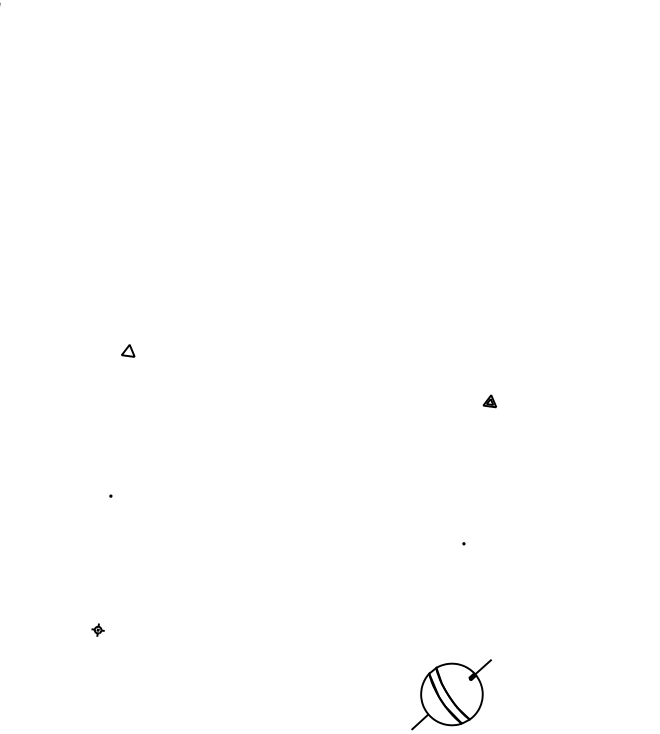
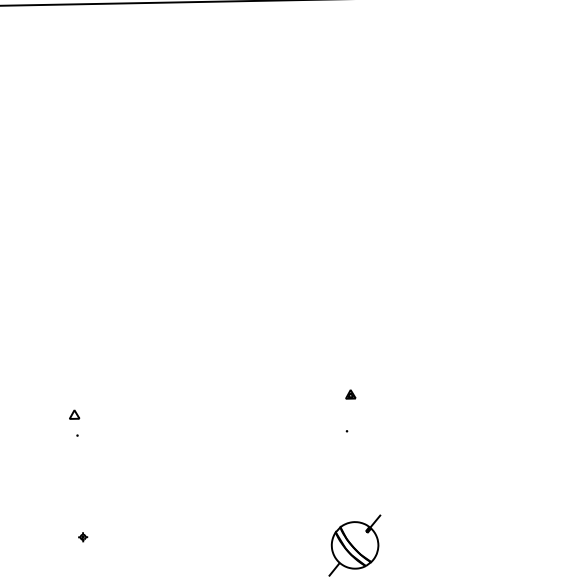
part: (128, 350) -> (74, 414), moved
part: (490, 400) -> (350, 394), moved

